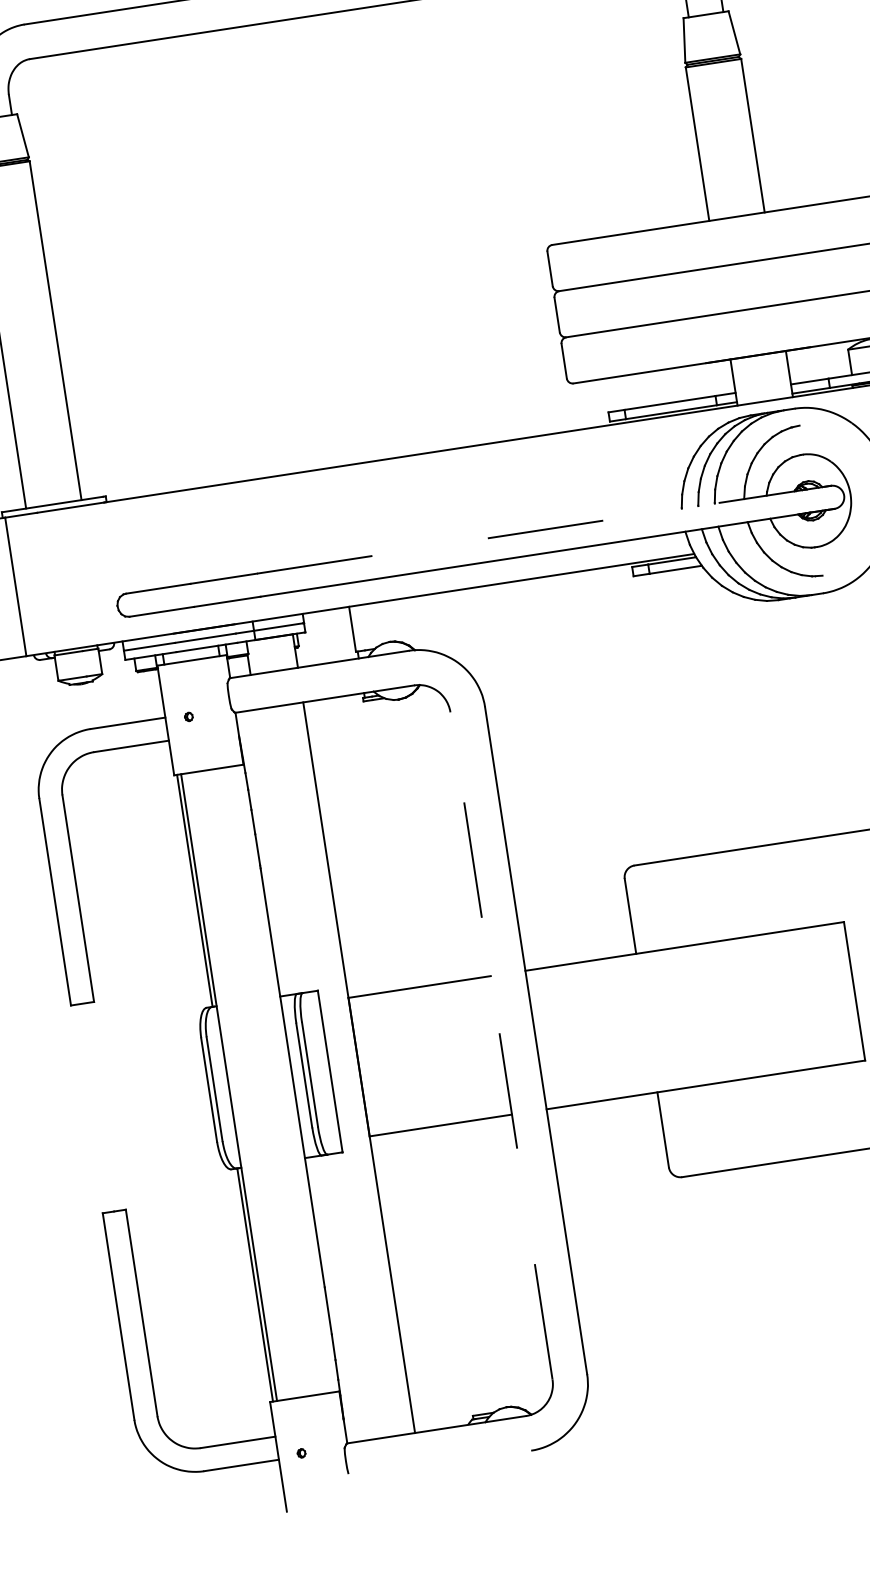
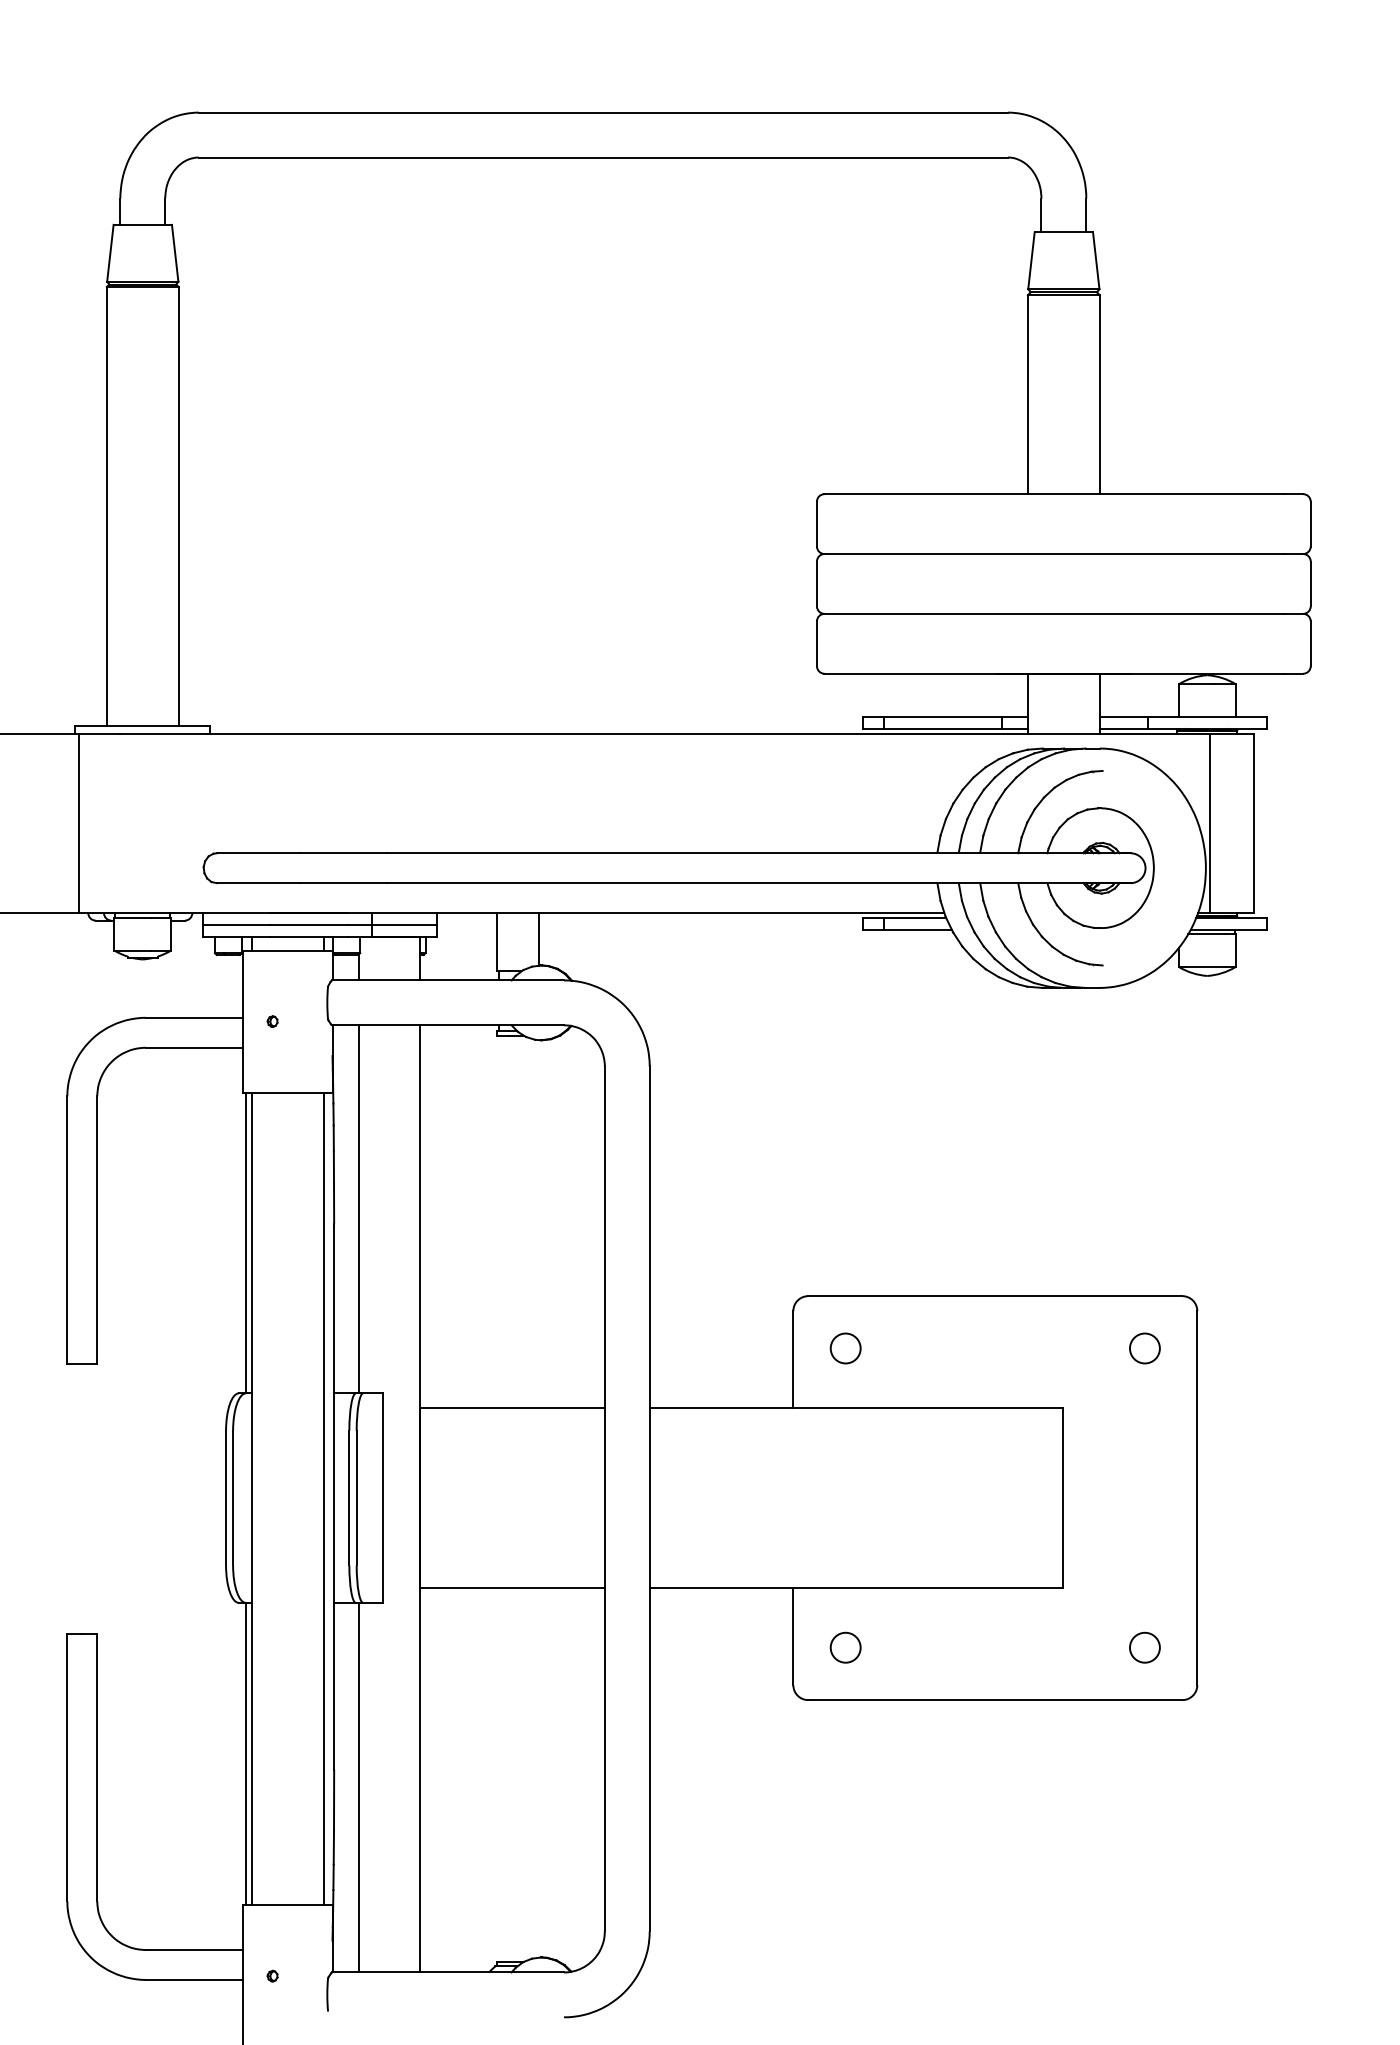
line: (531, 531) -> (742, 853), dashed -> solid
line: (384, 622) -> (538, 939), added
line: (277, 851) -> (358, 1209), added
circle: (669, 901) -> (845, 1348), added
line: (501, 1045) -> (604, 1498), dashed -> solid
line: (284, 1078) -> (323, 1498), added
circle: (704, 1132) -> (845, 1647), added
line: (345, 1297) -> (358, 1787), added

